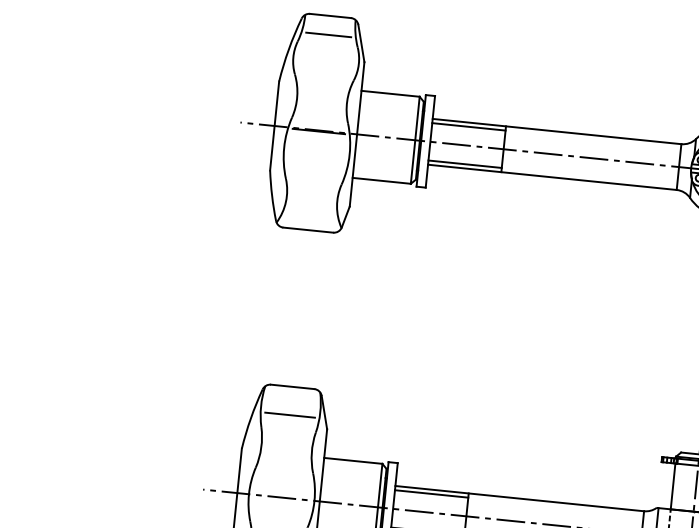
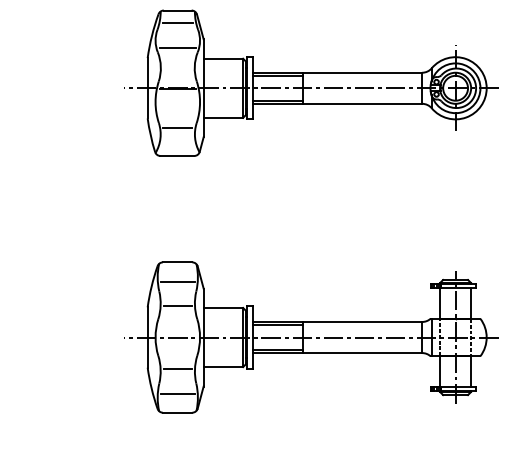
line: (324, 70) -> (177, 47), added
line: (312, 188) -> (177, 127), added
line: (285, 451) -> (177, 306), added

